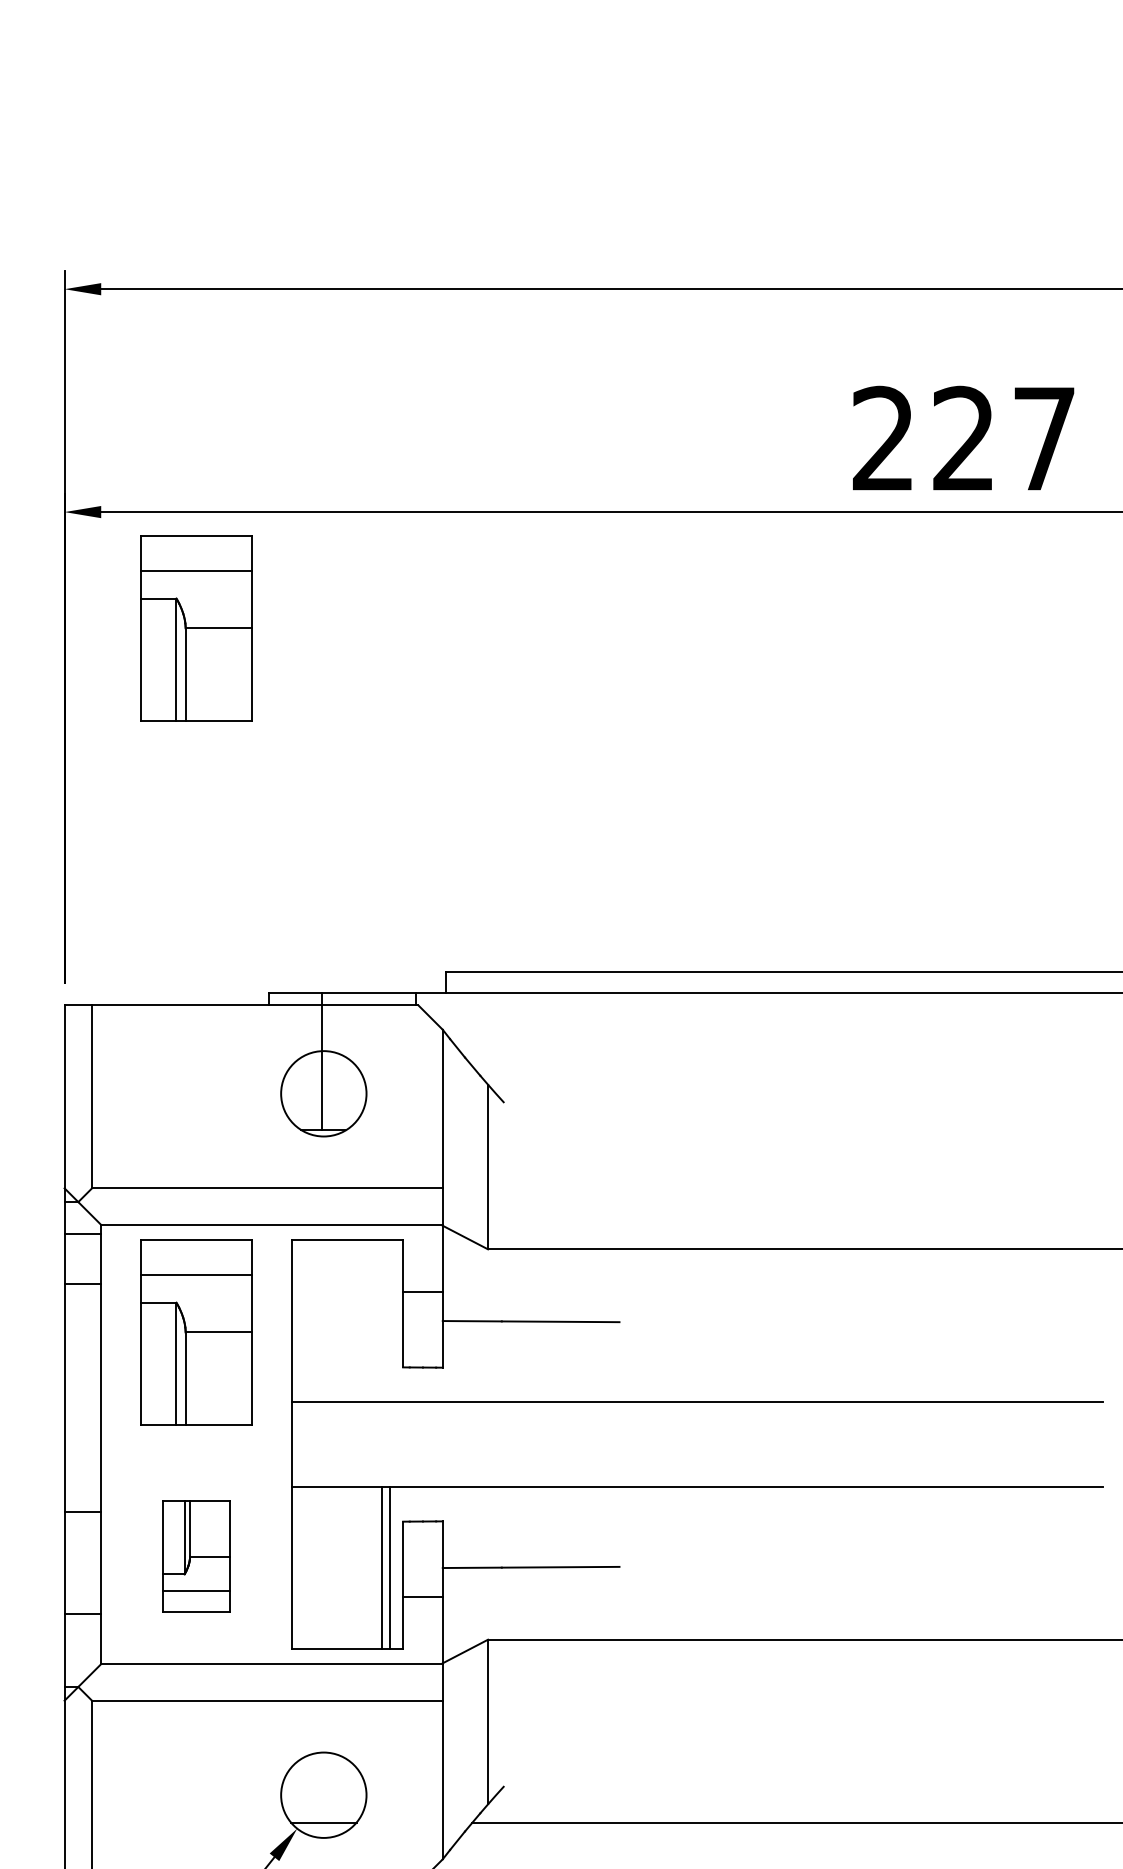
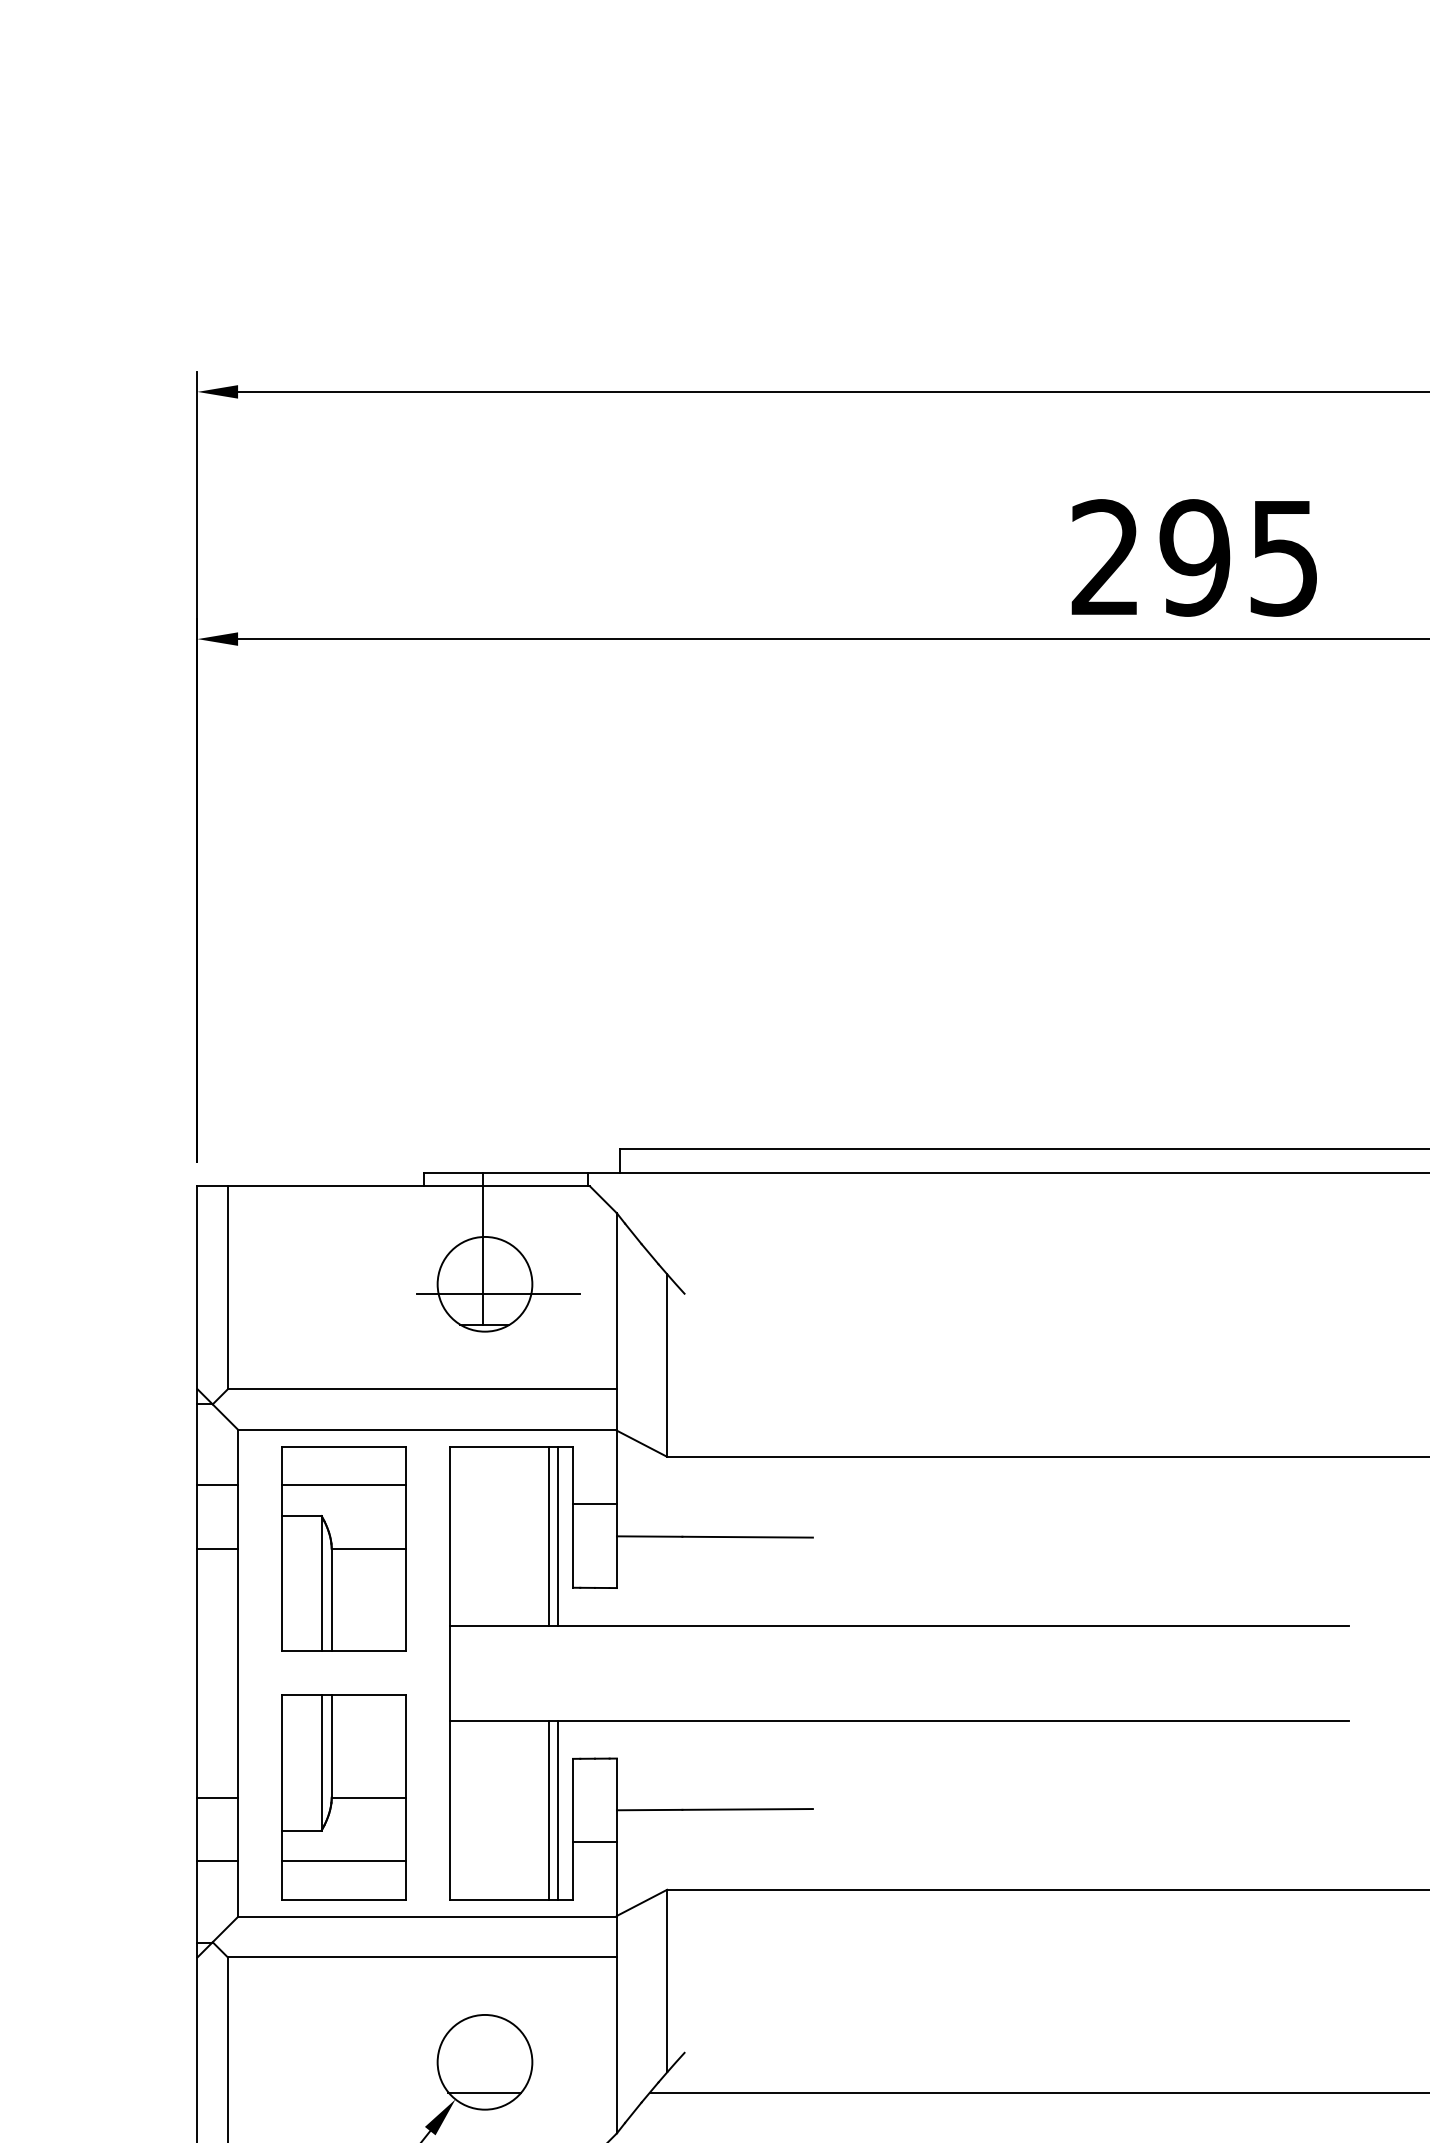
text: (1003, 438) -> (1238, 557), 227 -> 295
part: (196, 627) -> (343, 767), removed
line: (336, 1102) -> (498, 1294), added
line: (82, 1233) -> (217, 1485), moved
line: (82, 1283) -> (217, 1548), moved
line: (381, 1320) -> (549, 1535), added
line: (390, 1320) -> (558, 1535), added
line: (82, 1512) -> (217, 1797), moved
part: (196, 1556) -> (343, 1797), size x1.67

